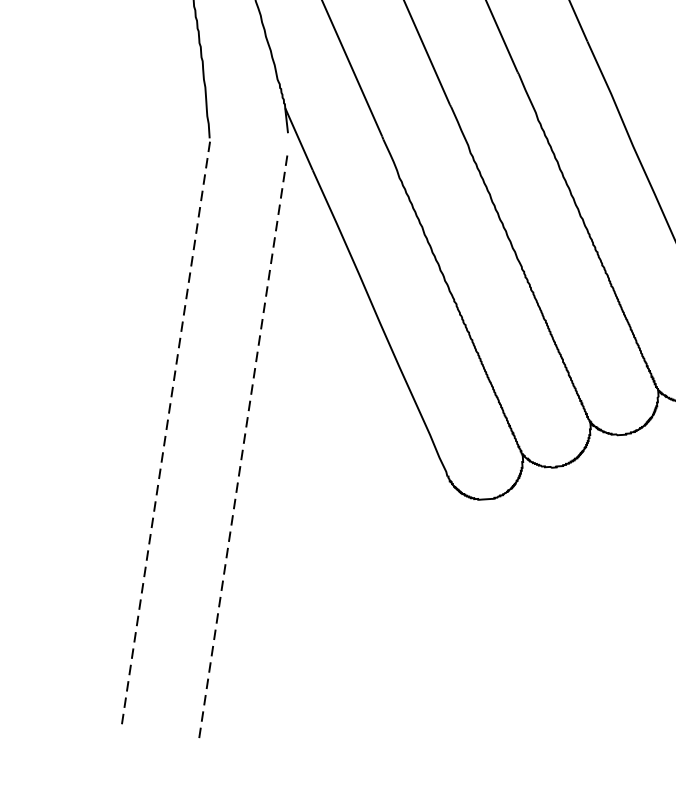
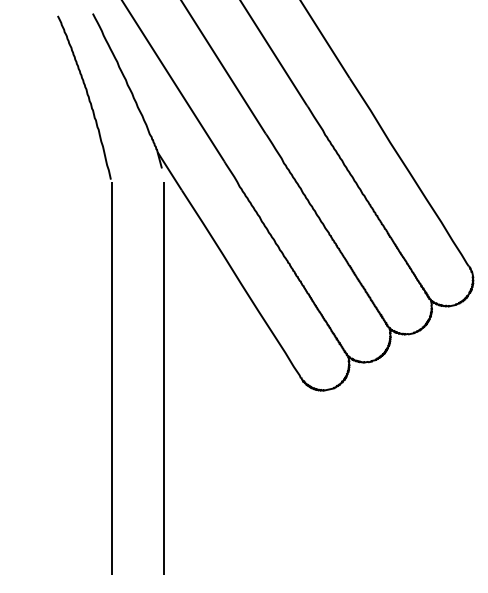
line: (165, 434) -> (111, 378), dashed -> solid
line: (243, 445) -> (163, 378), dashed -> solid

